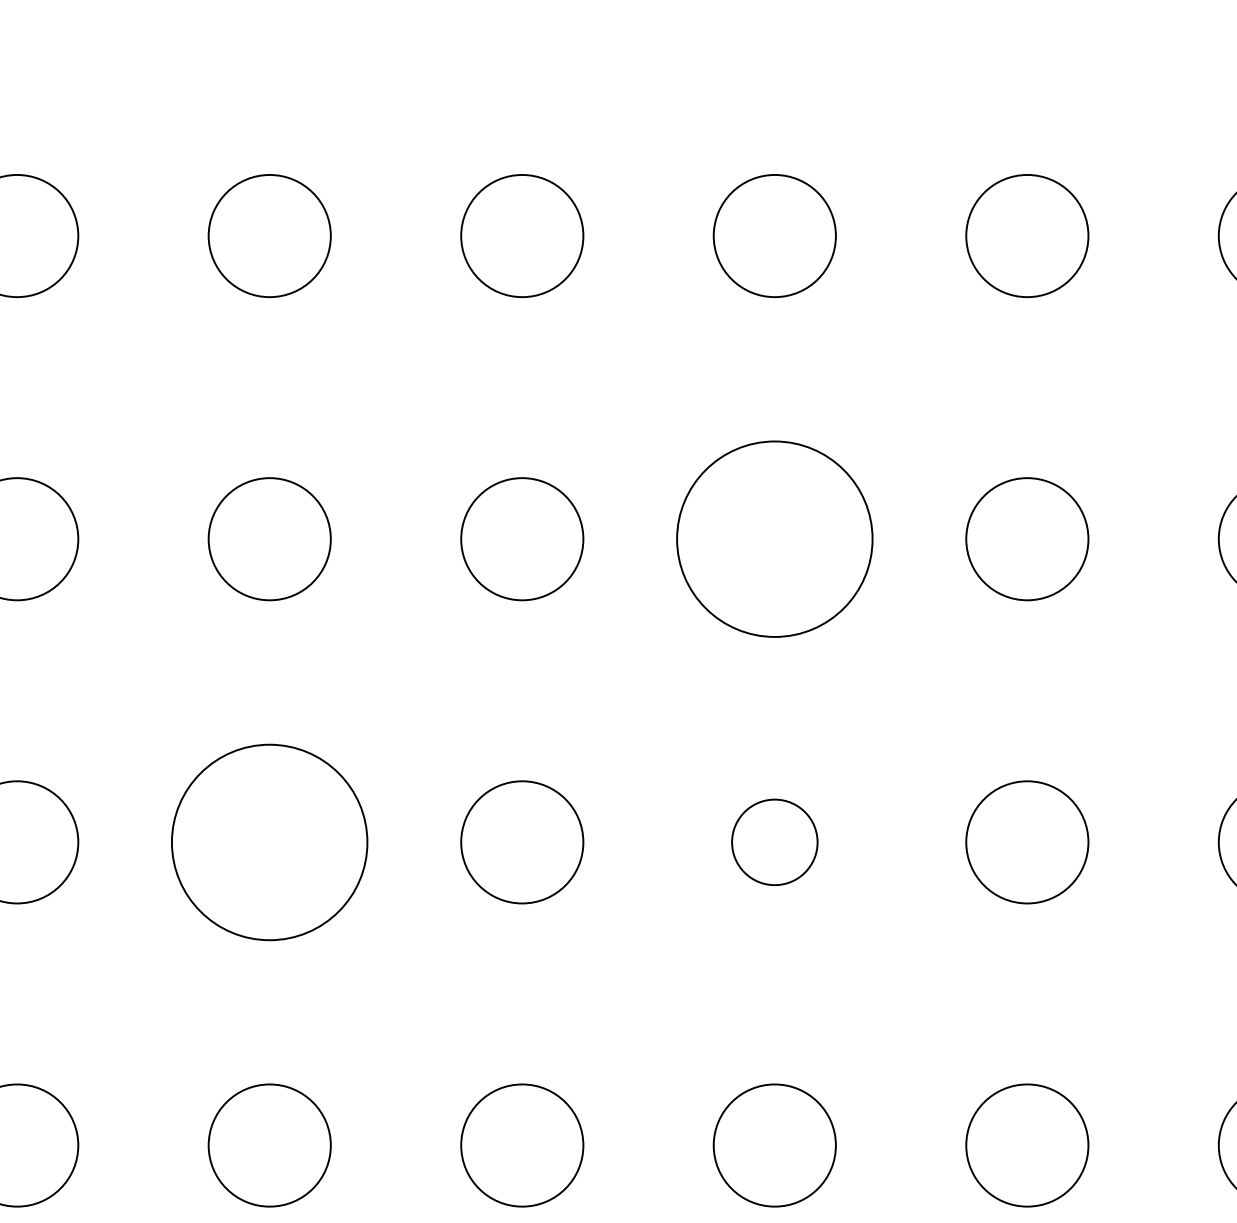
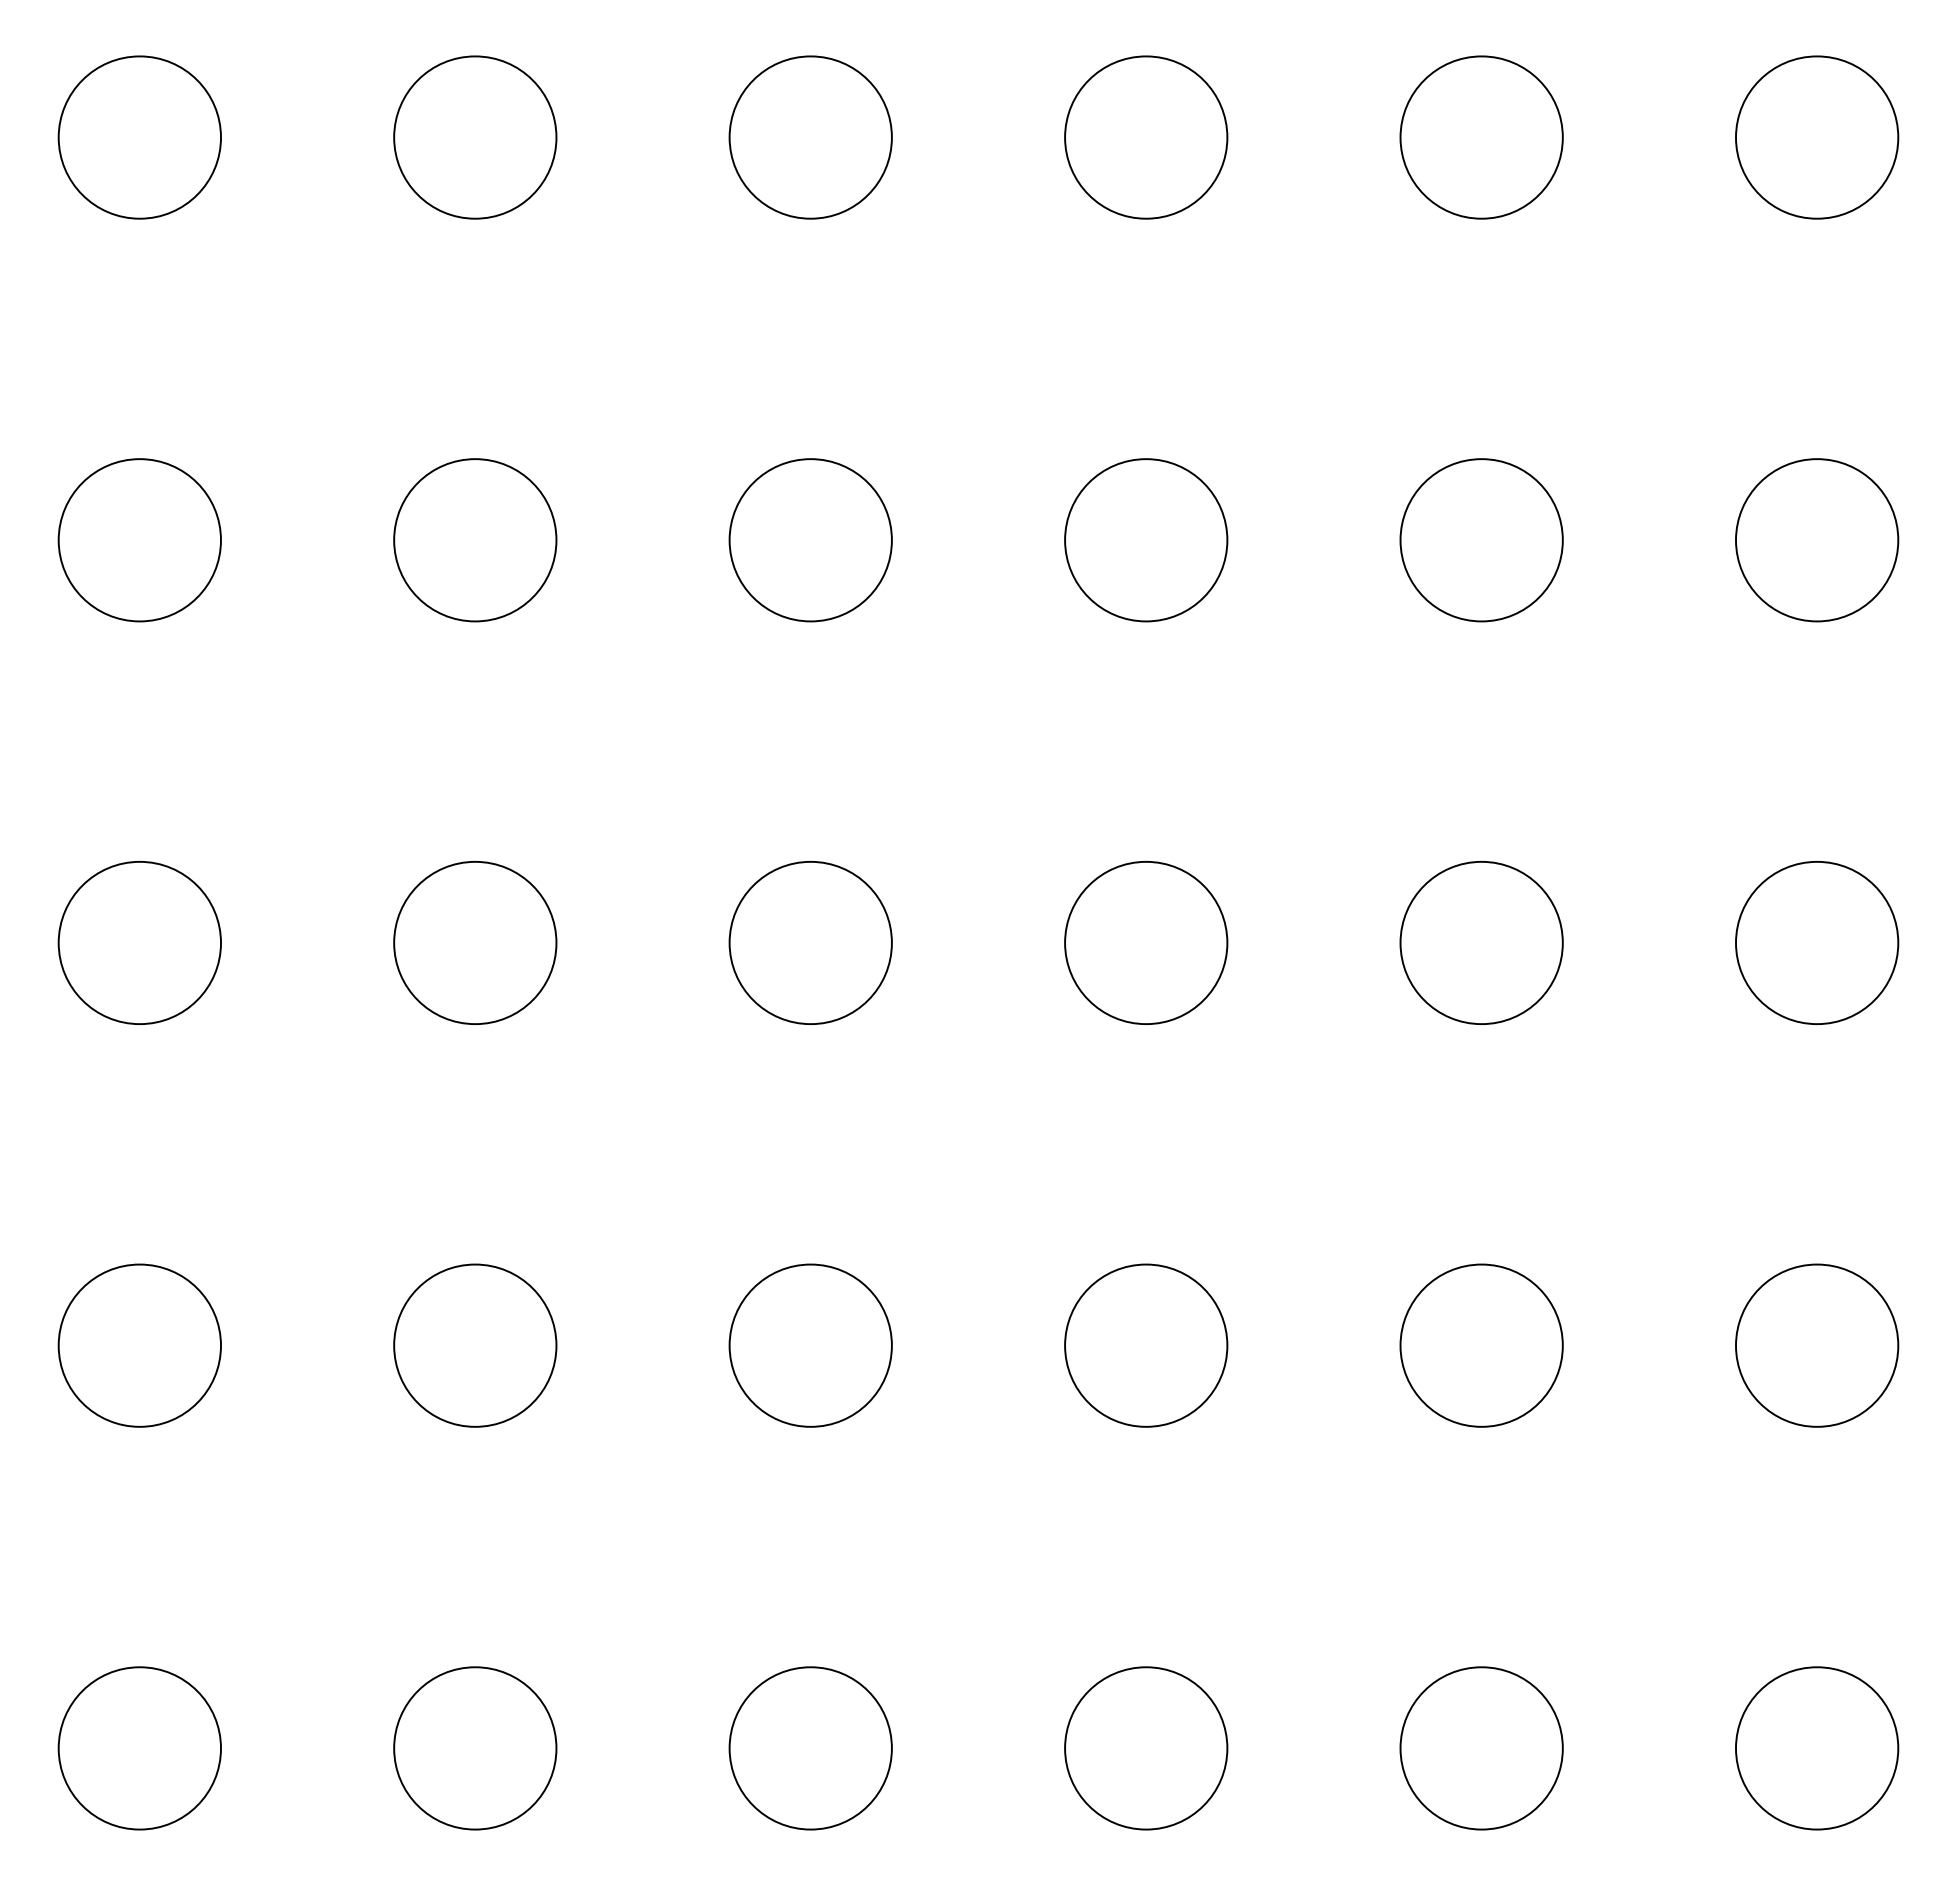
circle: (775, 538) -> (1146, 942), size x0.62
circle: (269, 842) -> (475, 1345), size x0.62
circle: (775, 842) -> (1146, 1345), size x1.43

